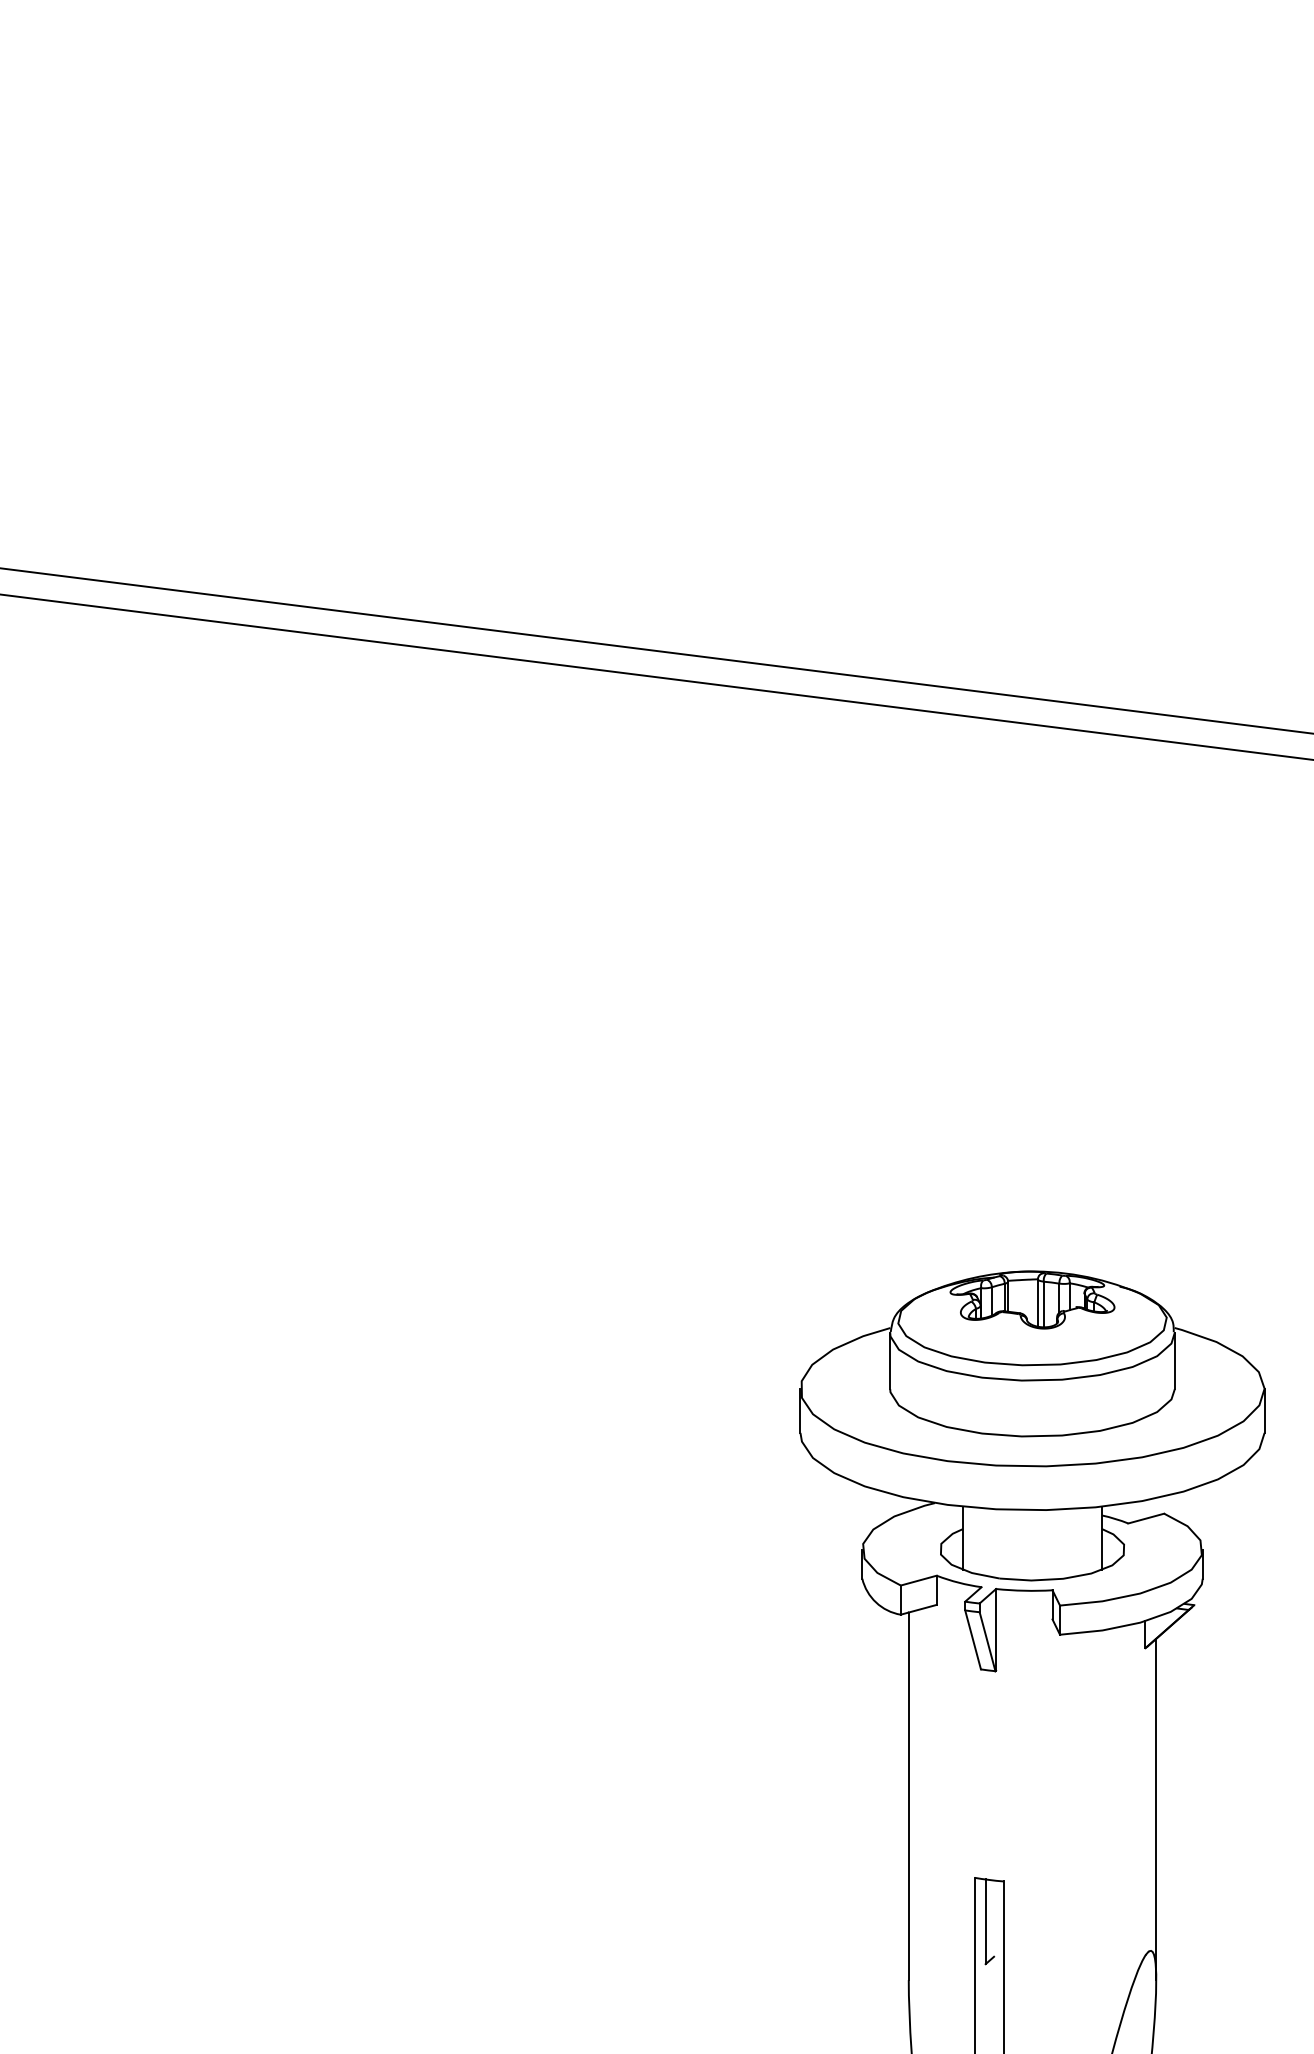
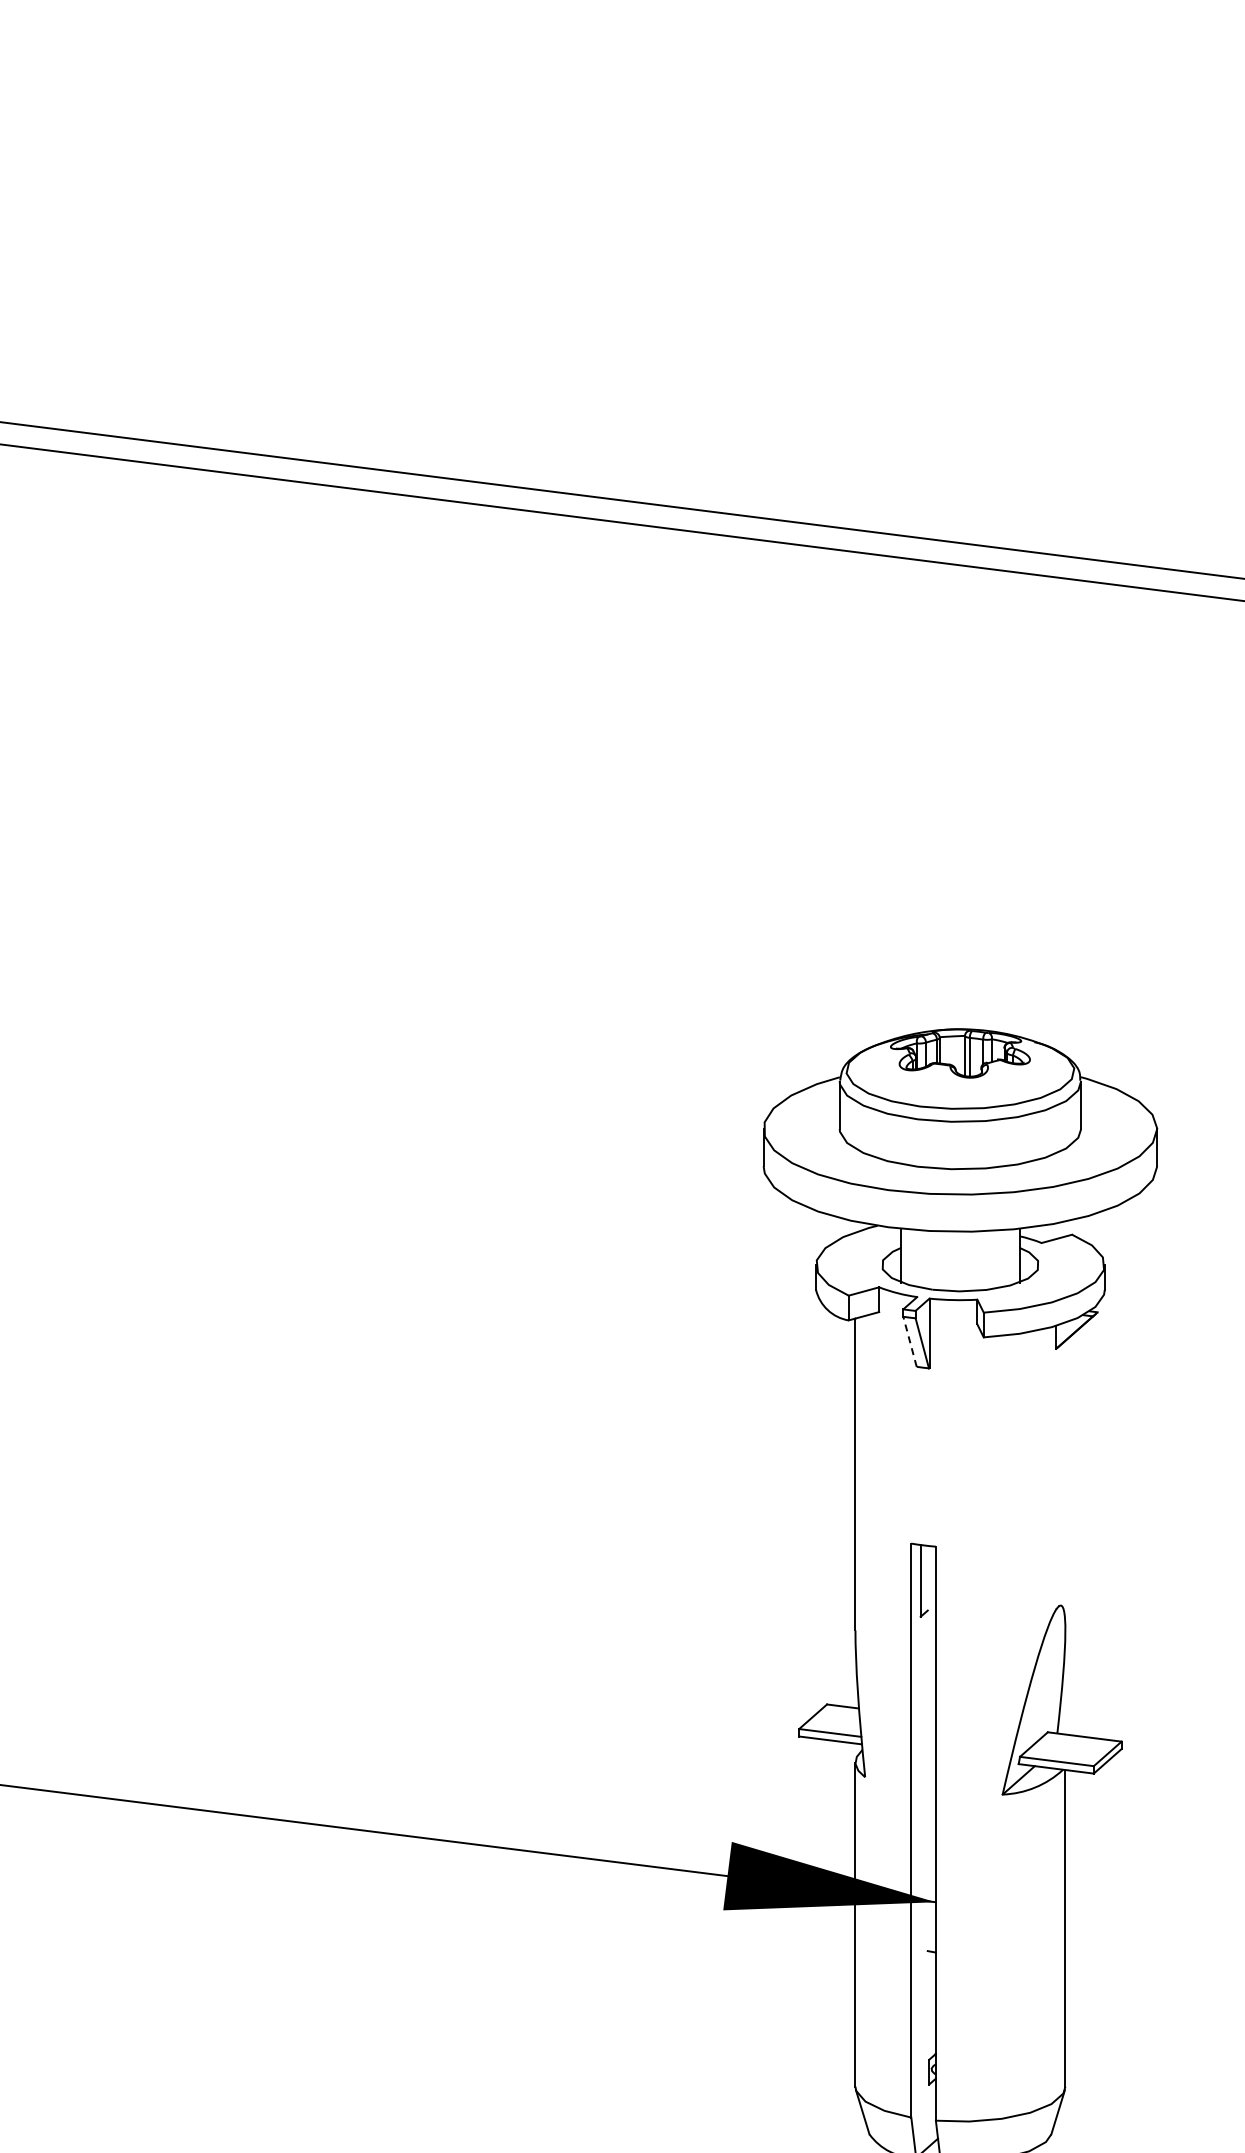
line: (973, 1639) -> (910, 1341), solid -> dashed
line: (1156, 1809) -> (1065, 1485), removed

